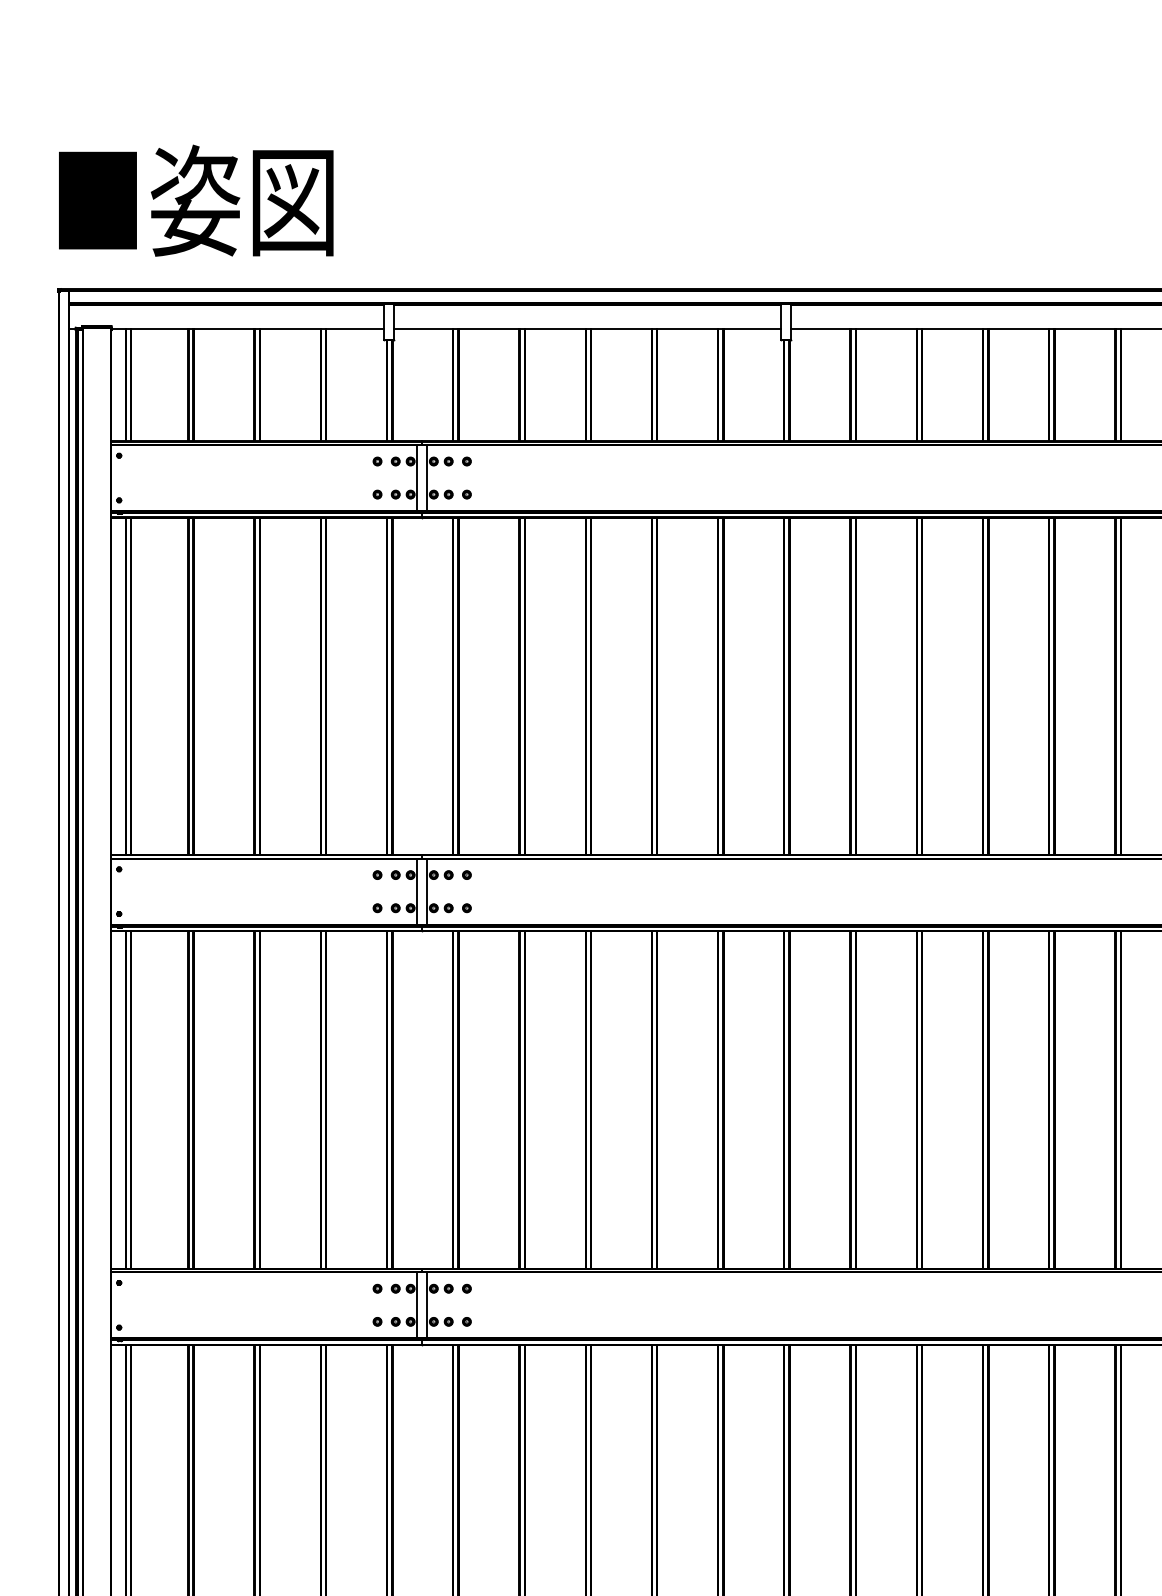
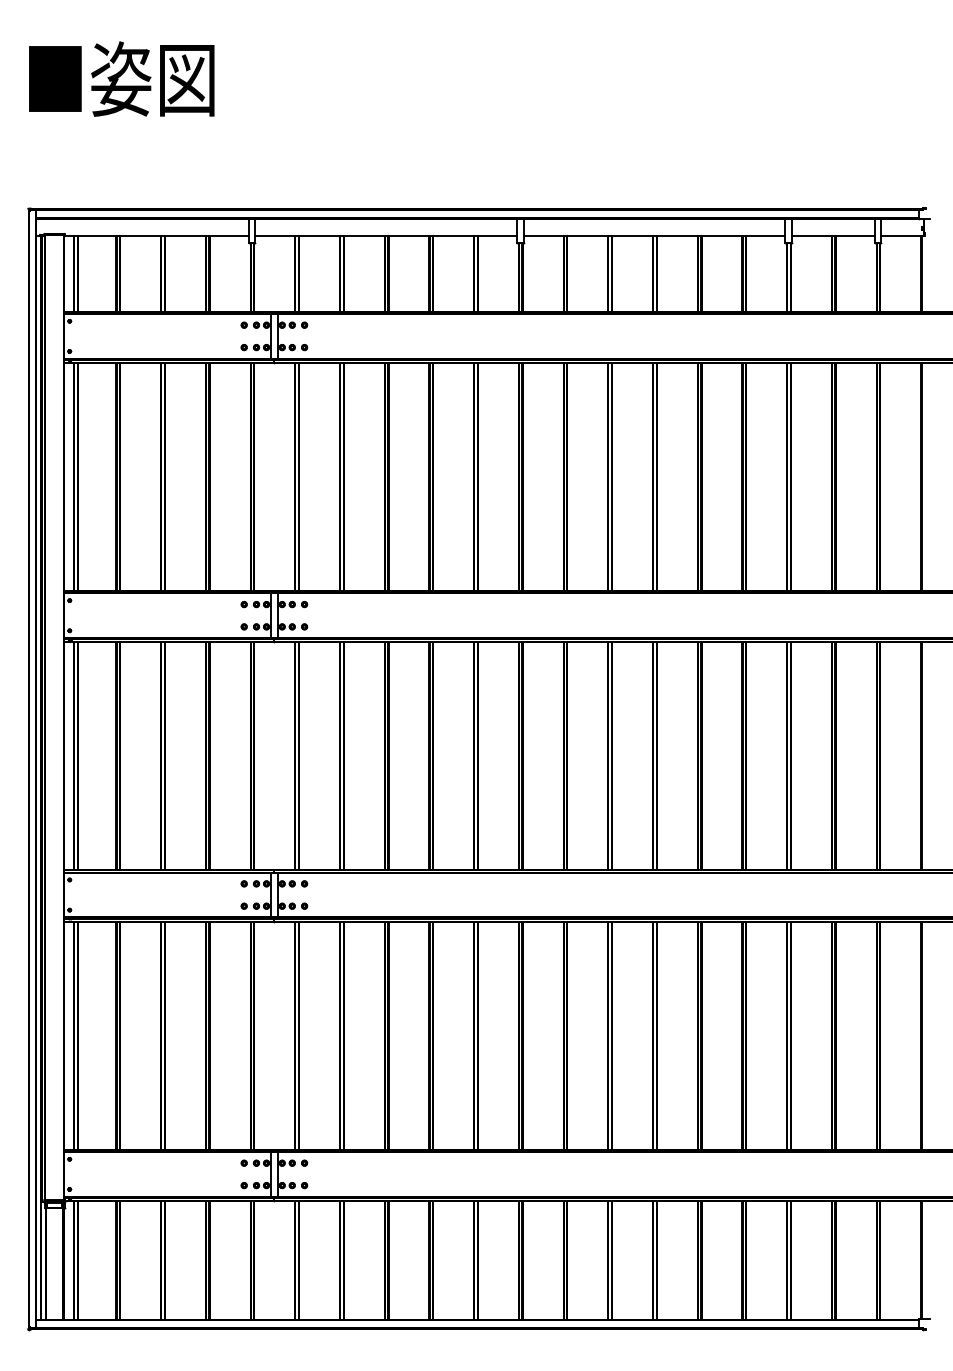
text: (195, 199) -> (121, 78), moved

